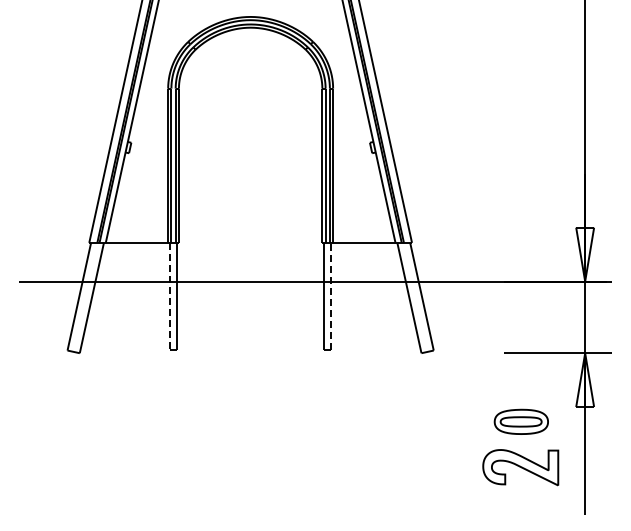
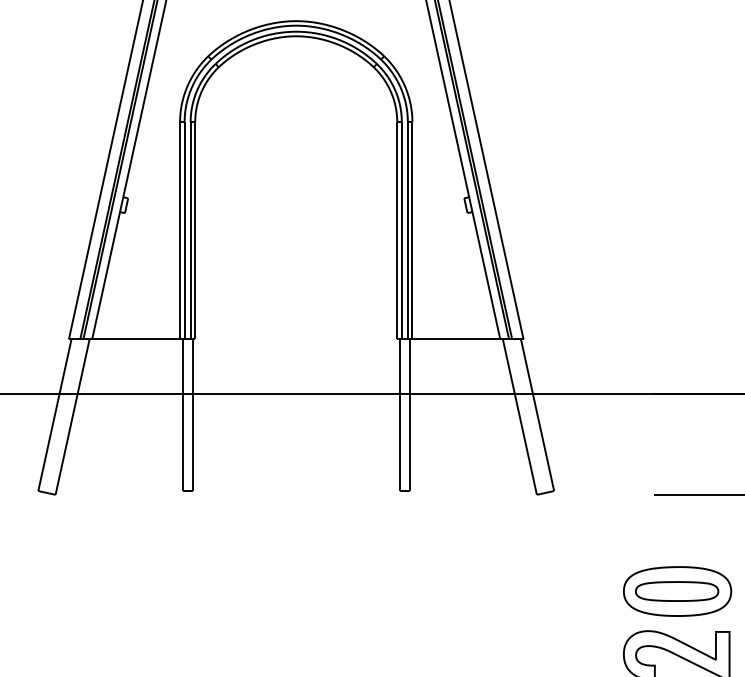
line: (169, 296) -> (181, 414), dashed -> solid
line: (331, 296) -> (410, 414), dashed -> solid
part: (521, 421) -> (677, 590), size x1.43

